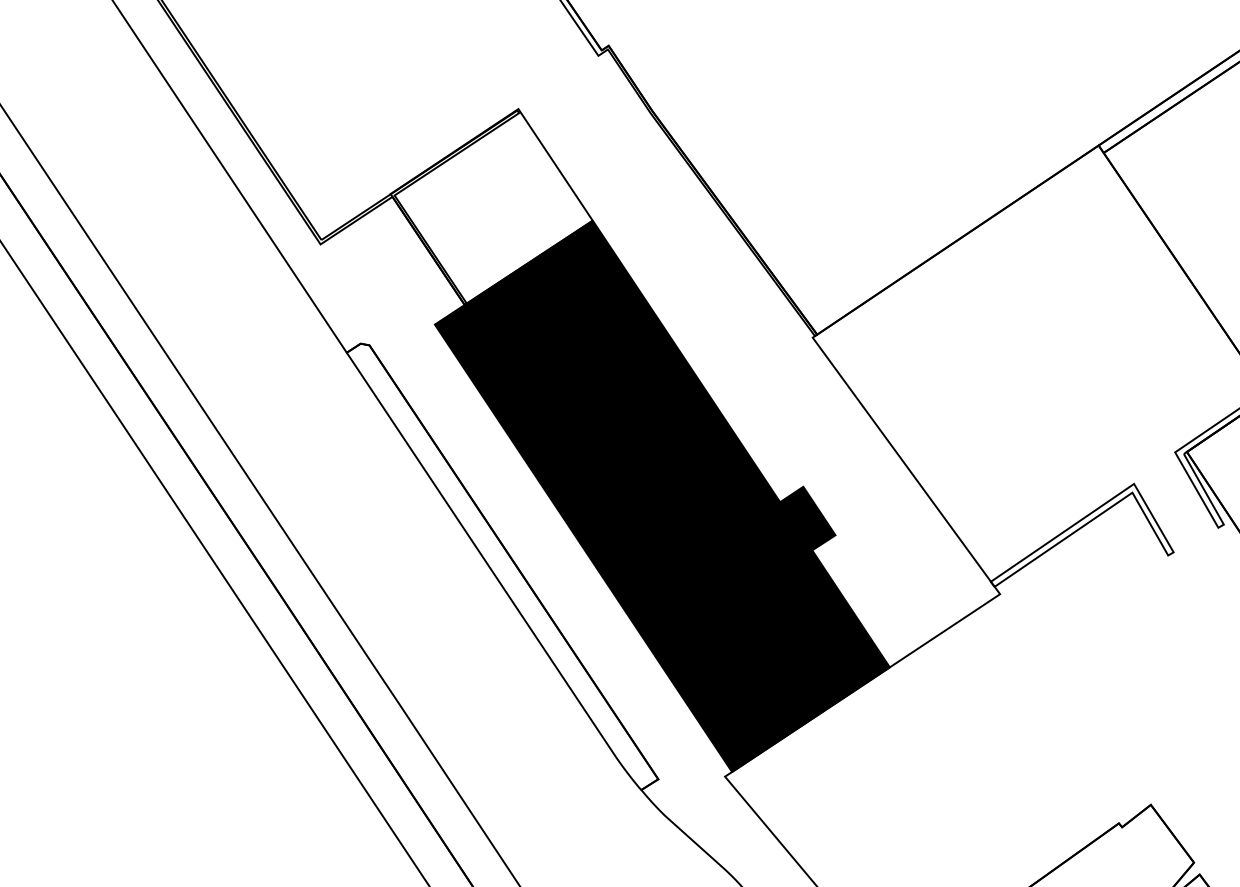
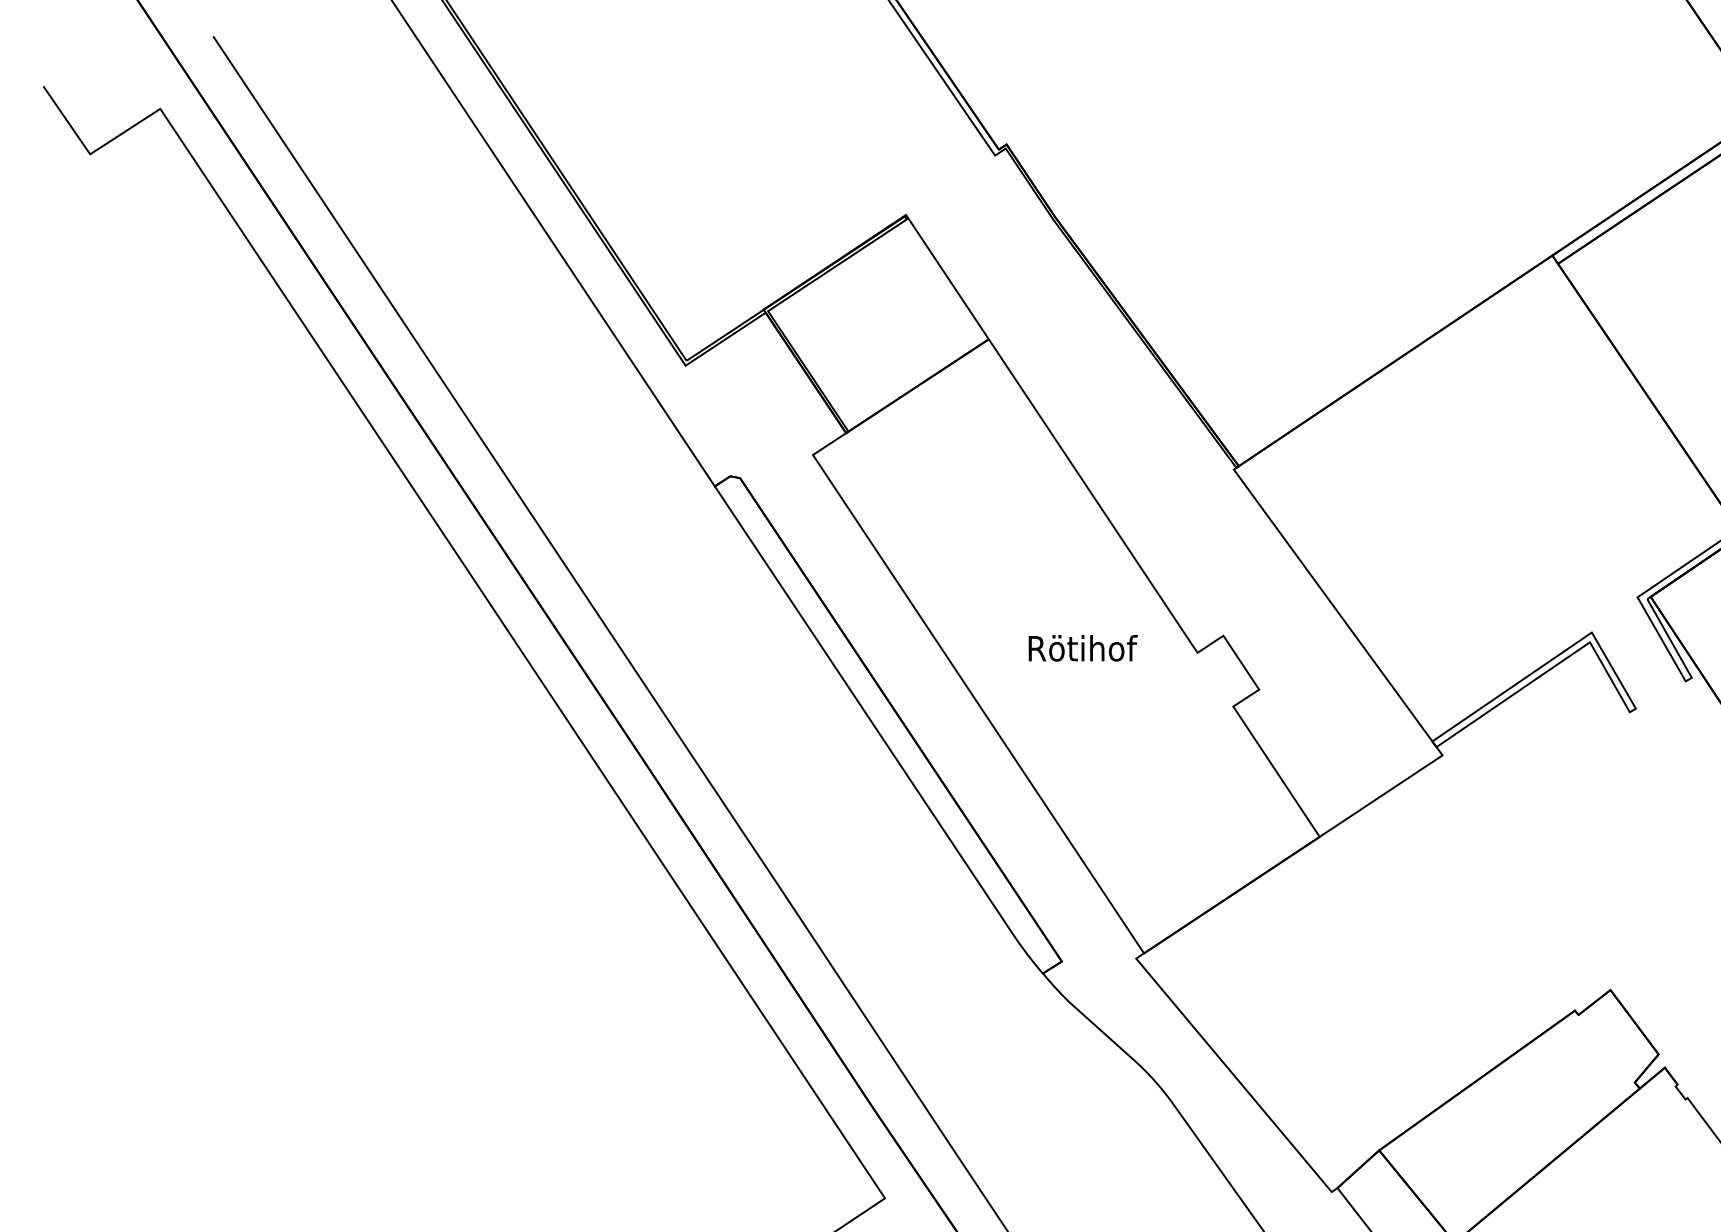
fill: (661, 496) -> (1065, 646), removed

